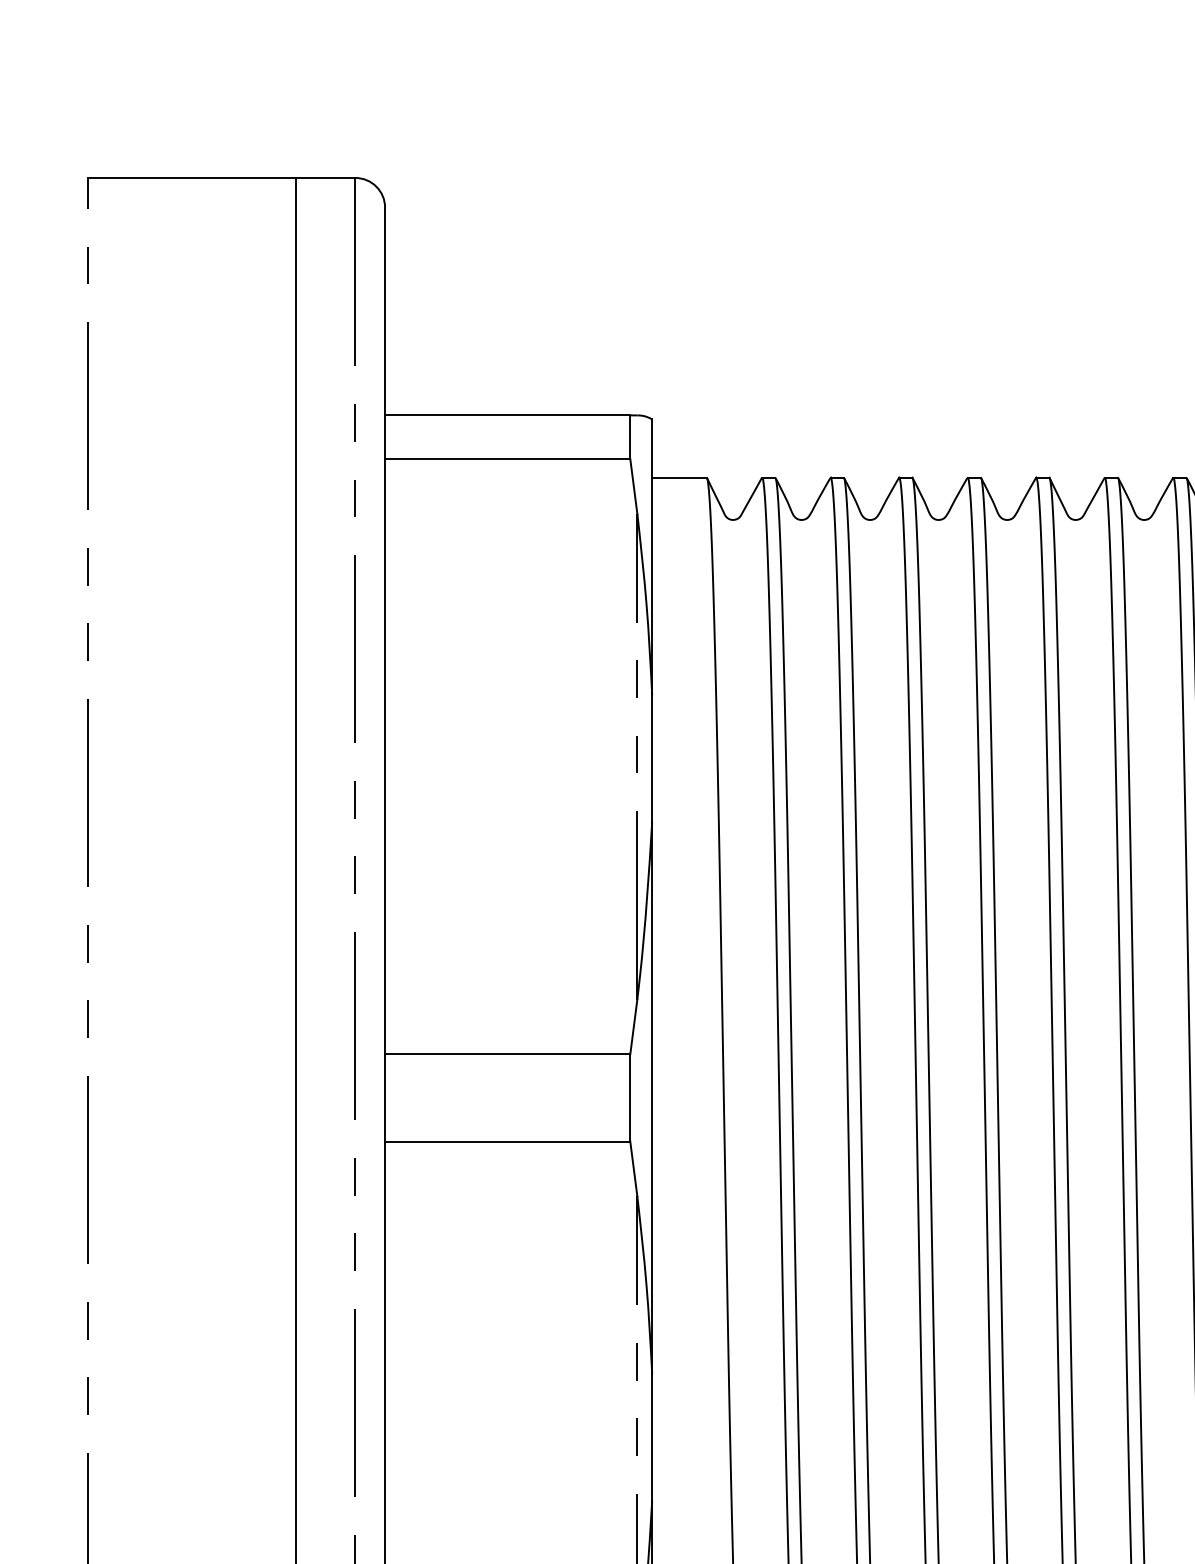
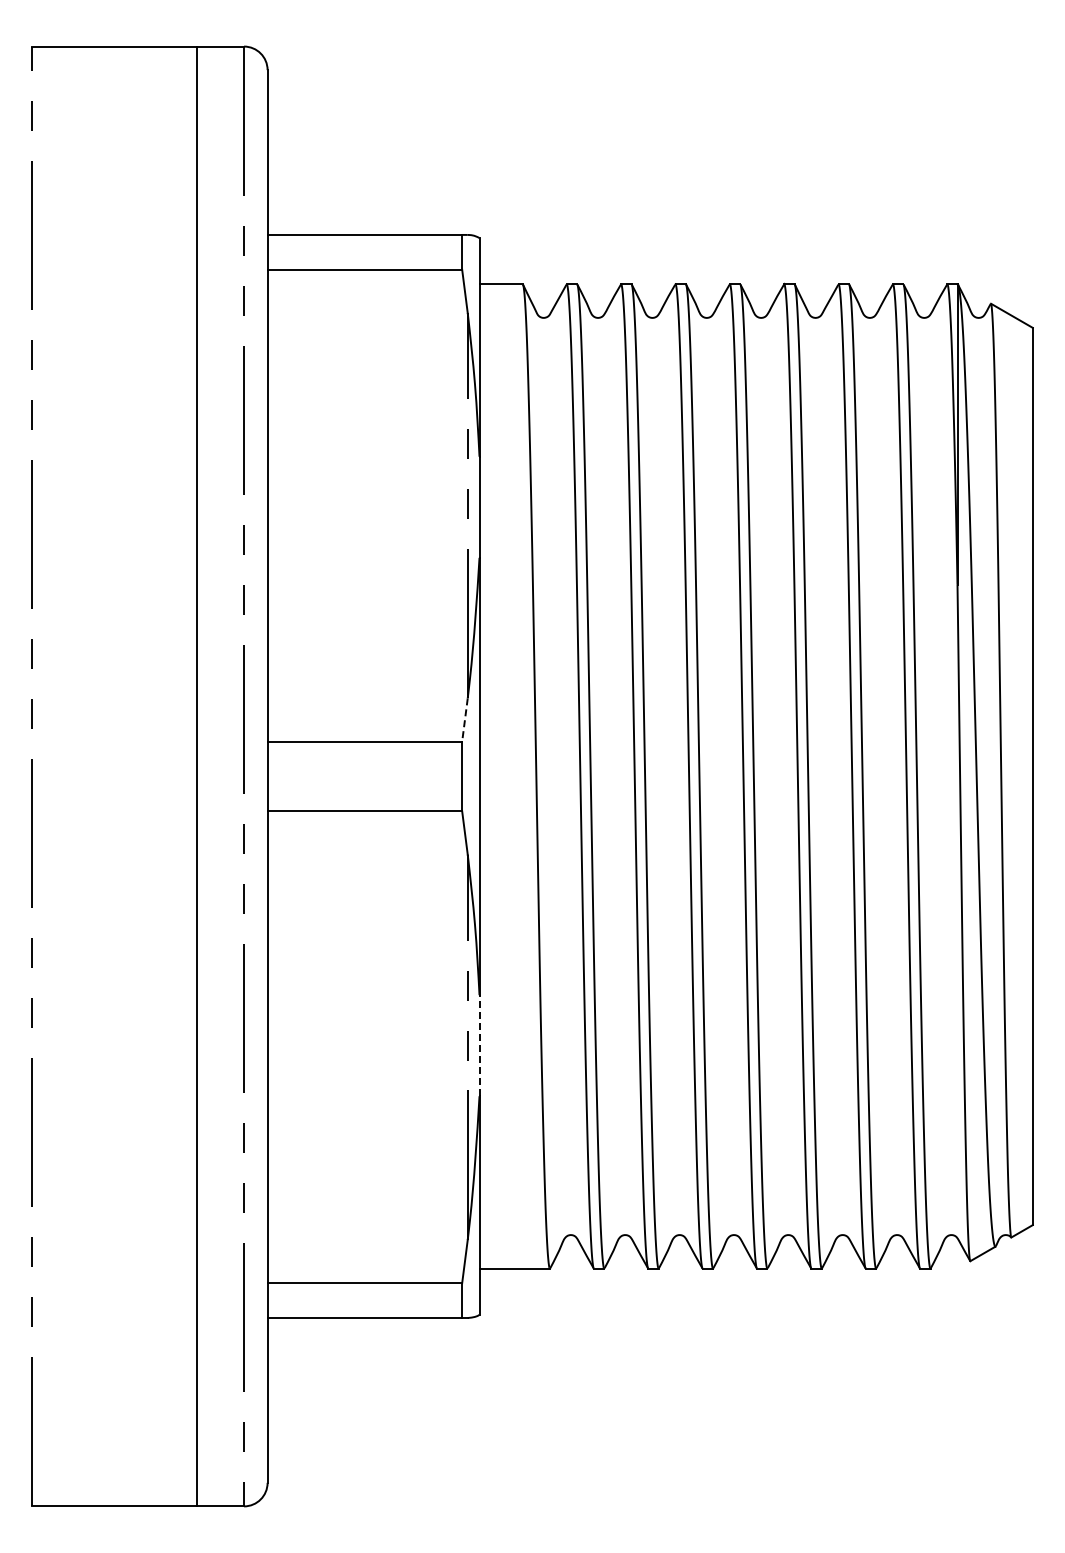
line: (633, 1027) -> (464, 720), solid -> dashed
line: (652, 1437) -> (479, 1045), solid -> dashed

